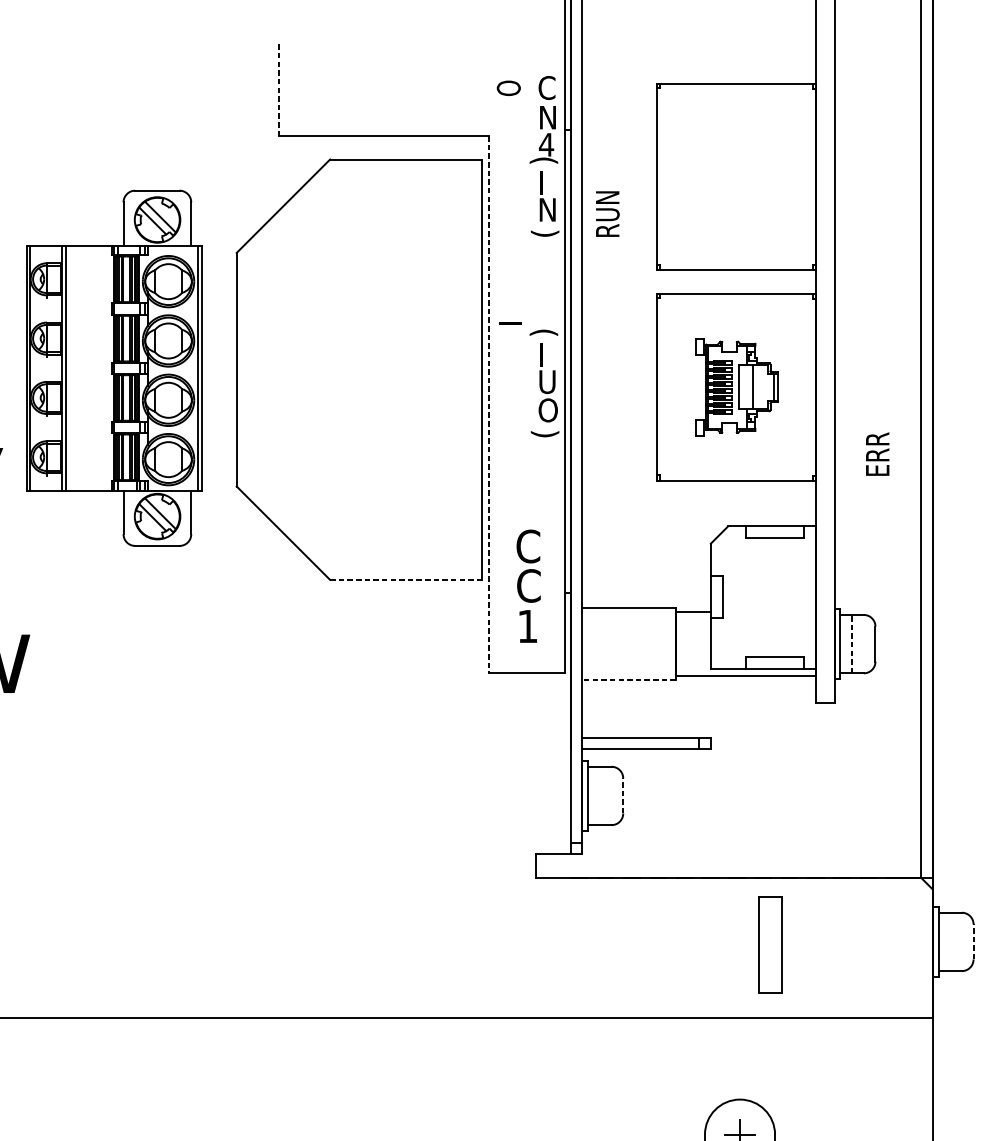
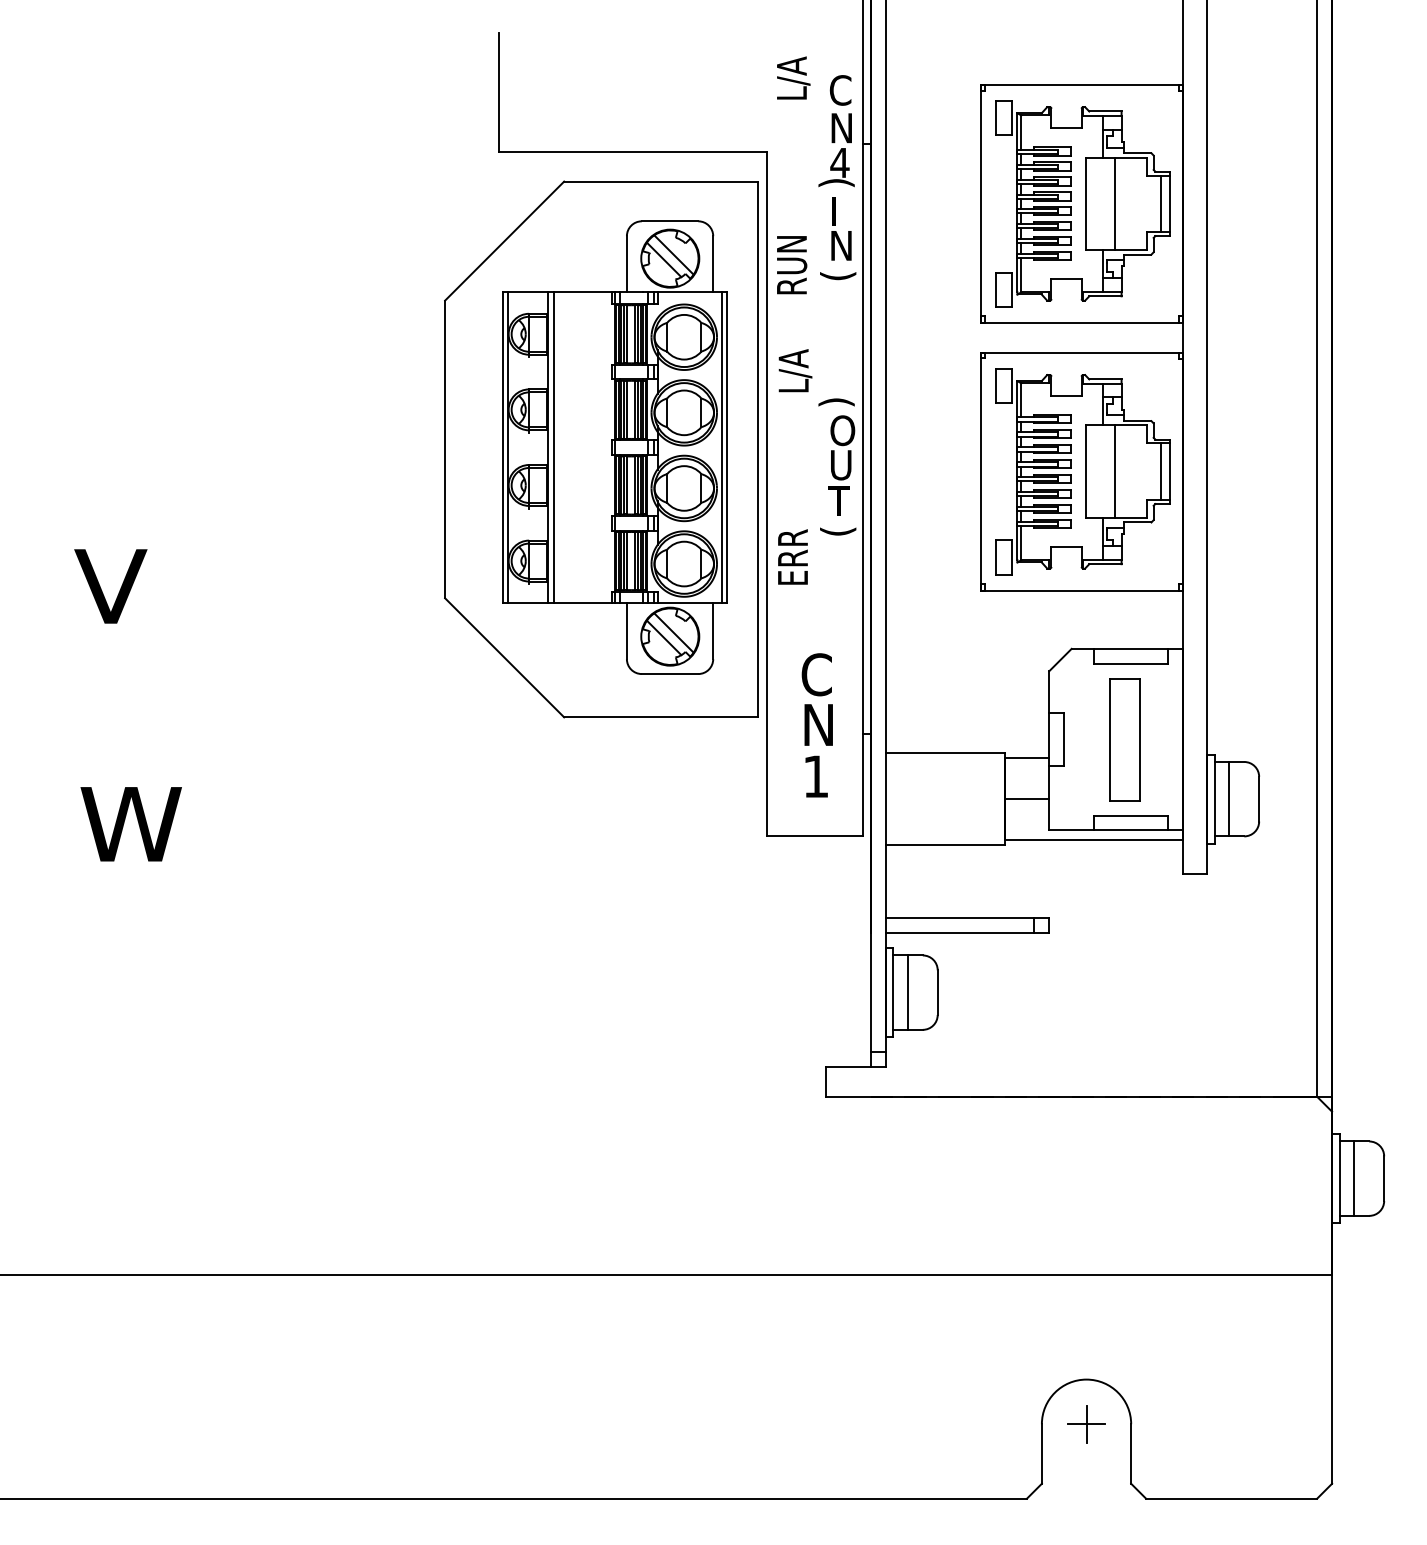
text: (510, 78) -> (793, 78), O -> L/A
line: (278, 89) -> (498, 92), dashed -> solid
part: (736, 176) -> (1082, 203), added
text: (608, 214) -> (792, 265), moved
text: (511, 307) -> (795, 370), I -> L/A
text: (548, 354) -> (842, 430), I -> O
part: (113, 368) -> (614, 447), moved
part: (736, 387) -> (1082, 471), size x1.67
line: (488, 405) -> (766, 494), dashed -> solid
text: (547, 410) -> (841, 501), O -> T
text: (877, 453) -> (792, 556), moved
line: (405, 580) -> (660, 717), dashed -> solid
text: (528, 585) -> (817, 724), C -> N
line: (852, 643) -> (1229, 798), dashed -> solid
line: (692, 644) -> (1026, 799), added
line: (629, 680) -> (945, 845), dashed -> solid
line: (599, 795) -> (907, 992), added
line: (623, 795) -> (937, 992), dashed -> solid
line: (950, 941) -> (1354, 1178), added
line: (973, 941) -> (1384, 1178), dashed -> solid
part: (769, 944) -> (1124, 739), moved

